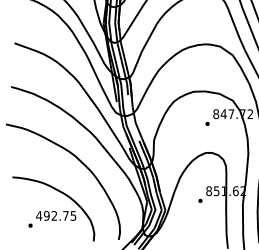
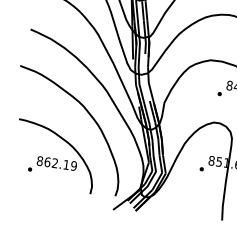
text: (56, 215) -> (57, 163), 492.75 -> 862.19

